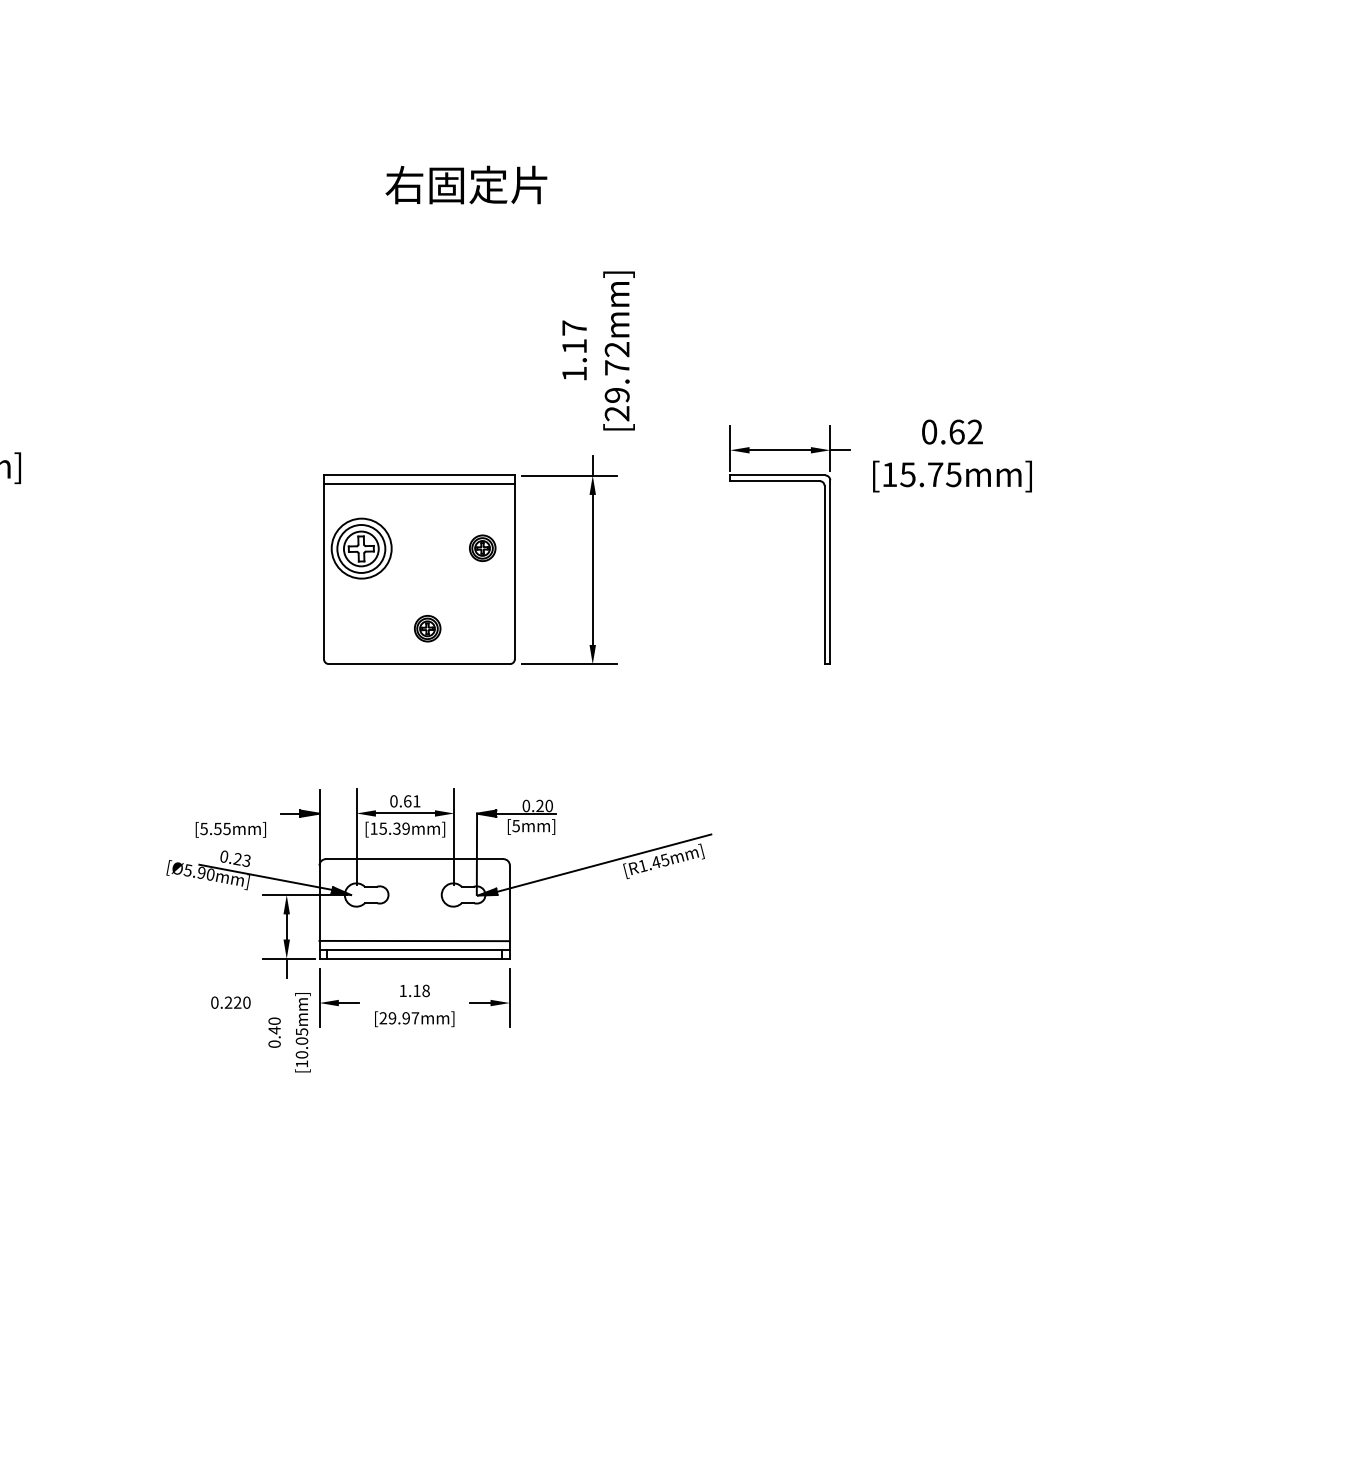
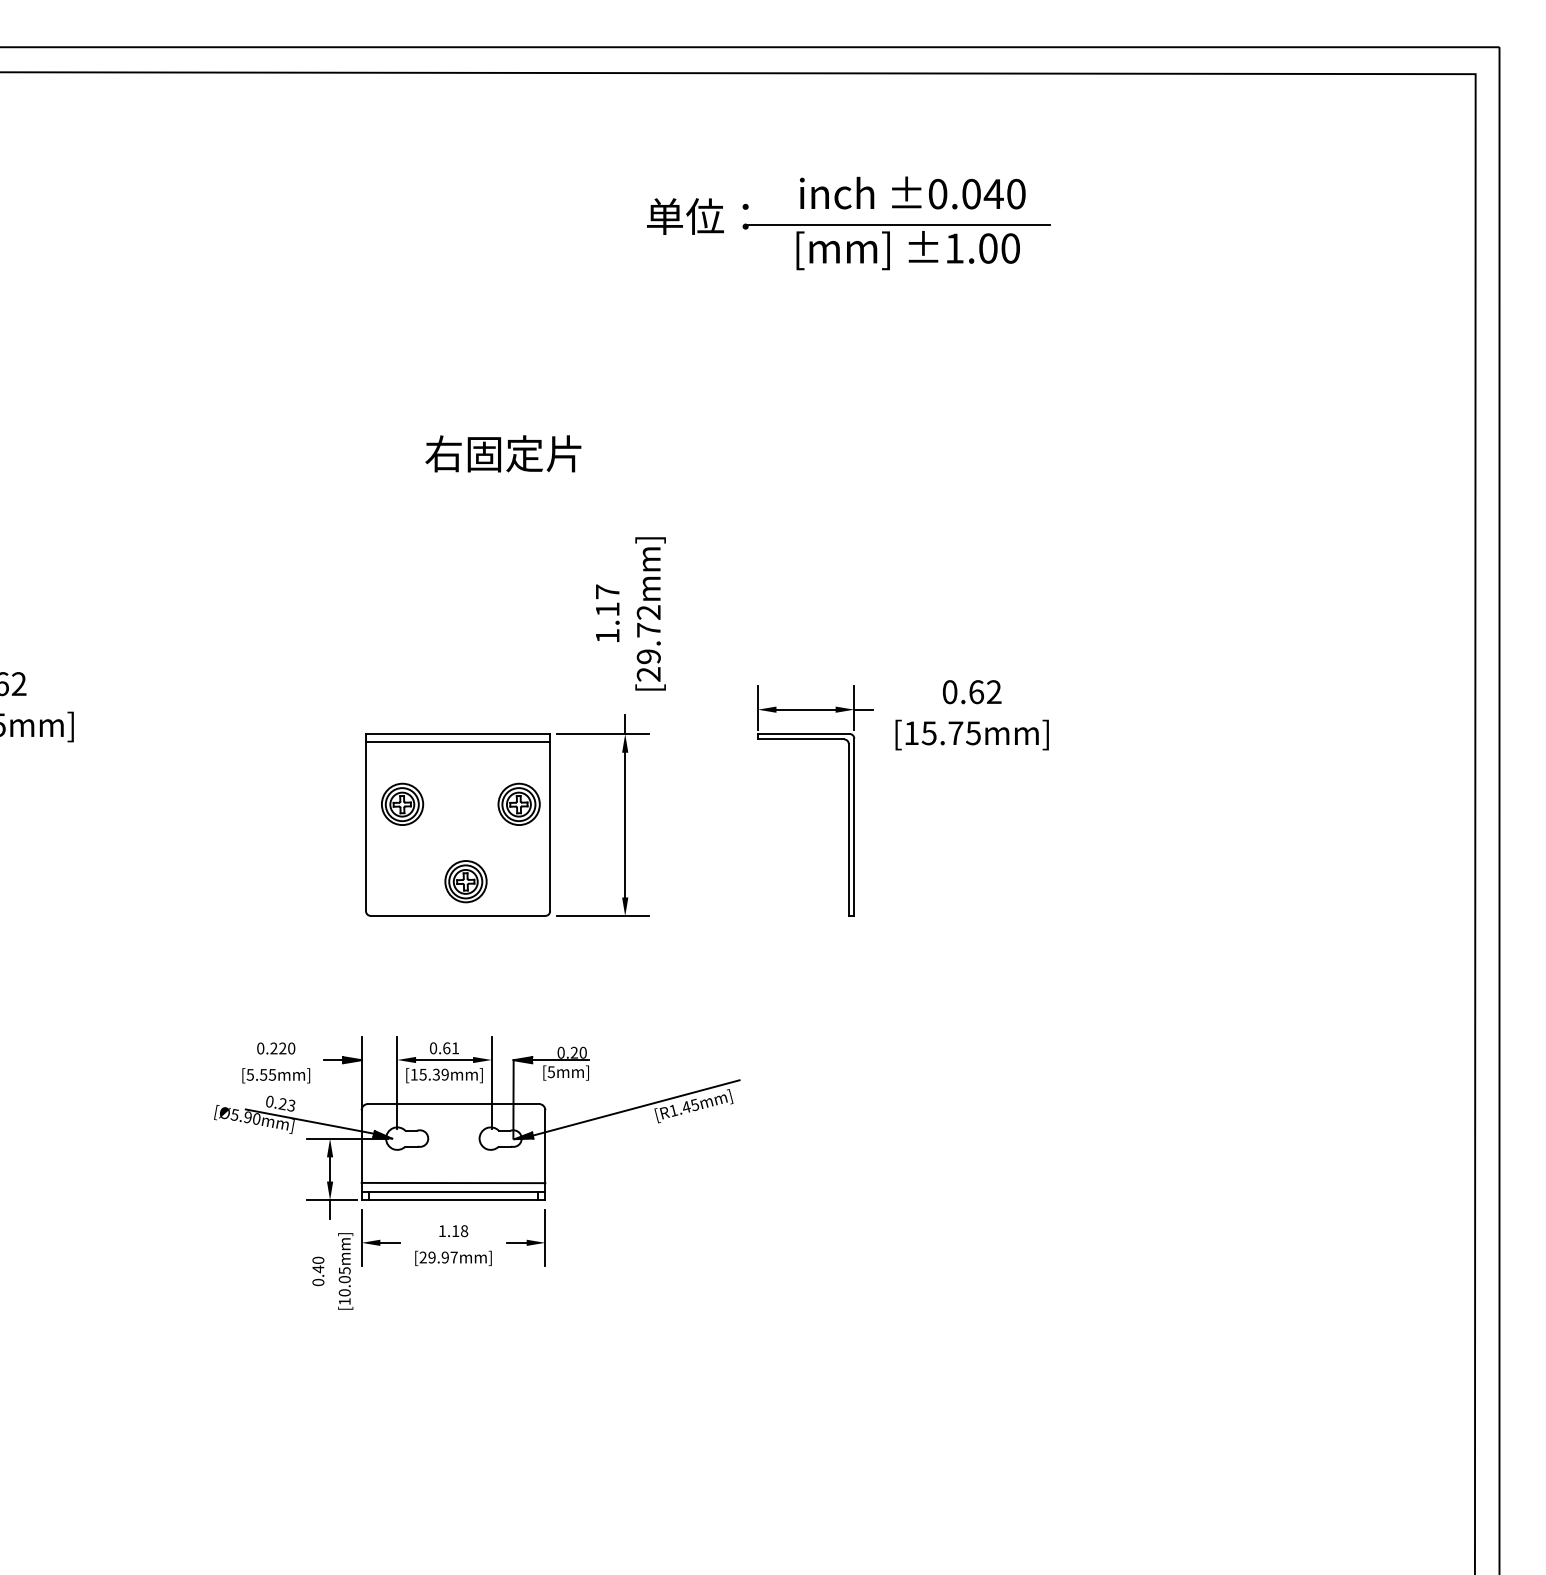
part: (361, 547) -> (402, 803), size x0.71
part: (482, 547) -> (518, 803), size x1.67
part: (427, 628) -> (465, 881), size x1.67
text: (231, 1002) -> (276, 1048), moved

